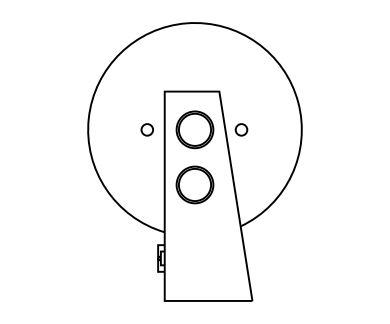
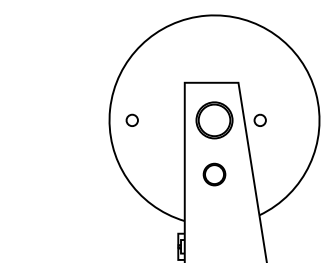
part: (146, 129) -> (131, 120), moved
part: (194, 184) -> (214, 174), size x0.6

